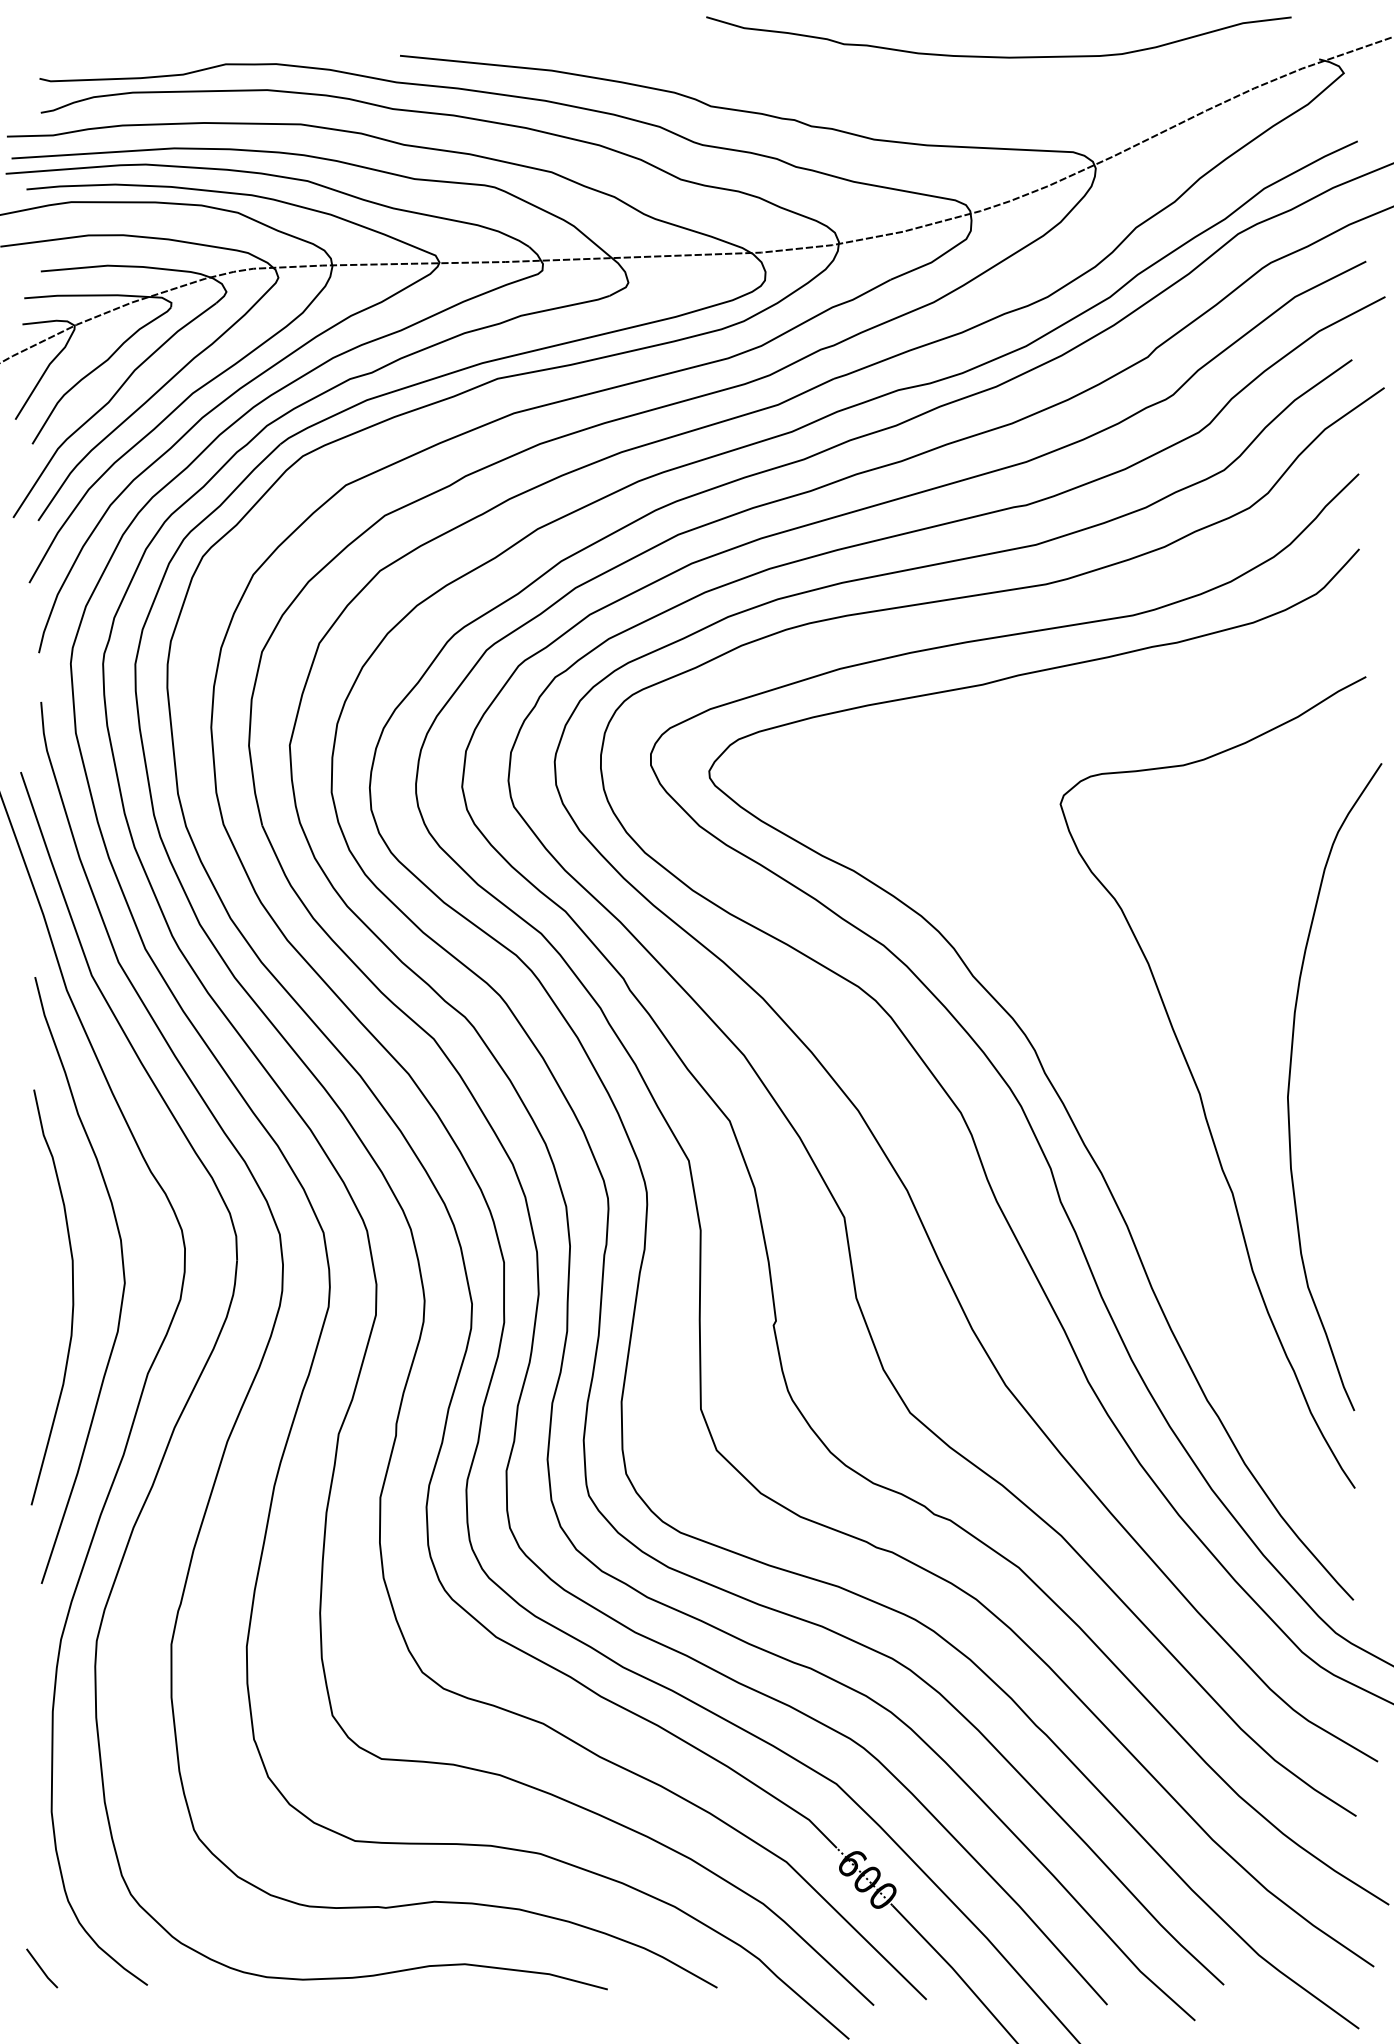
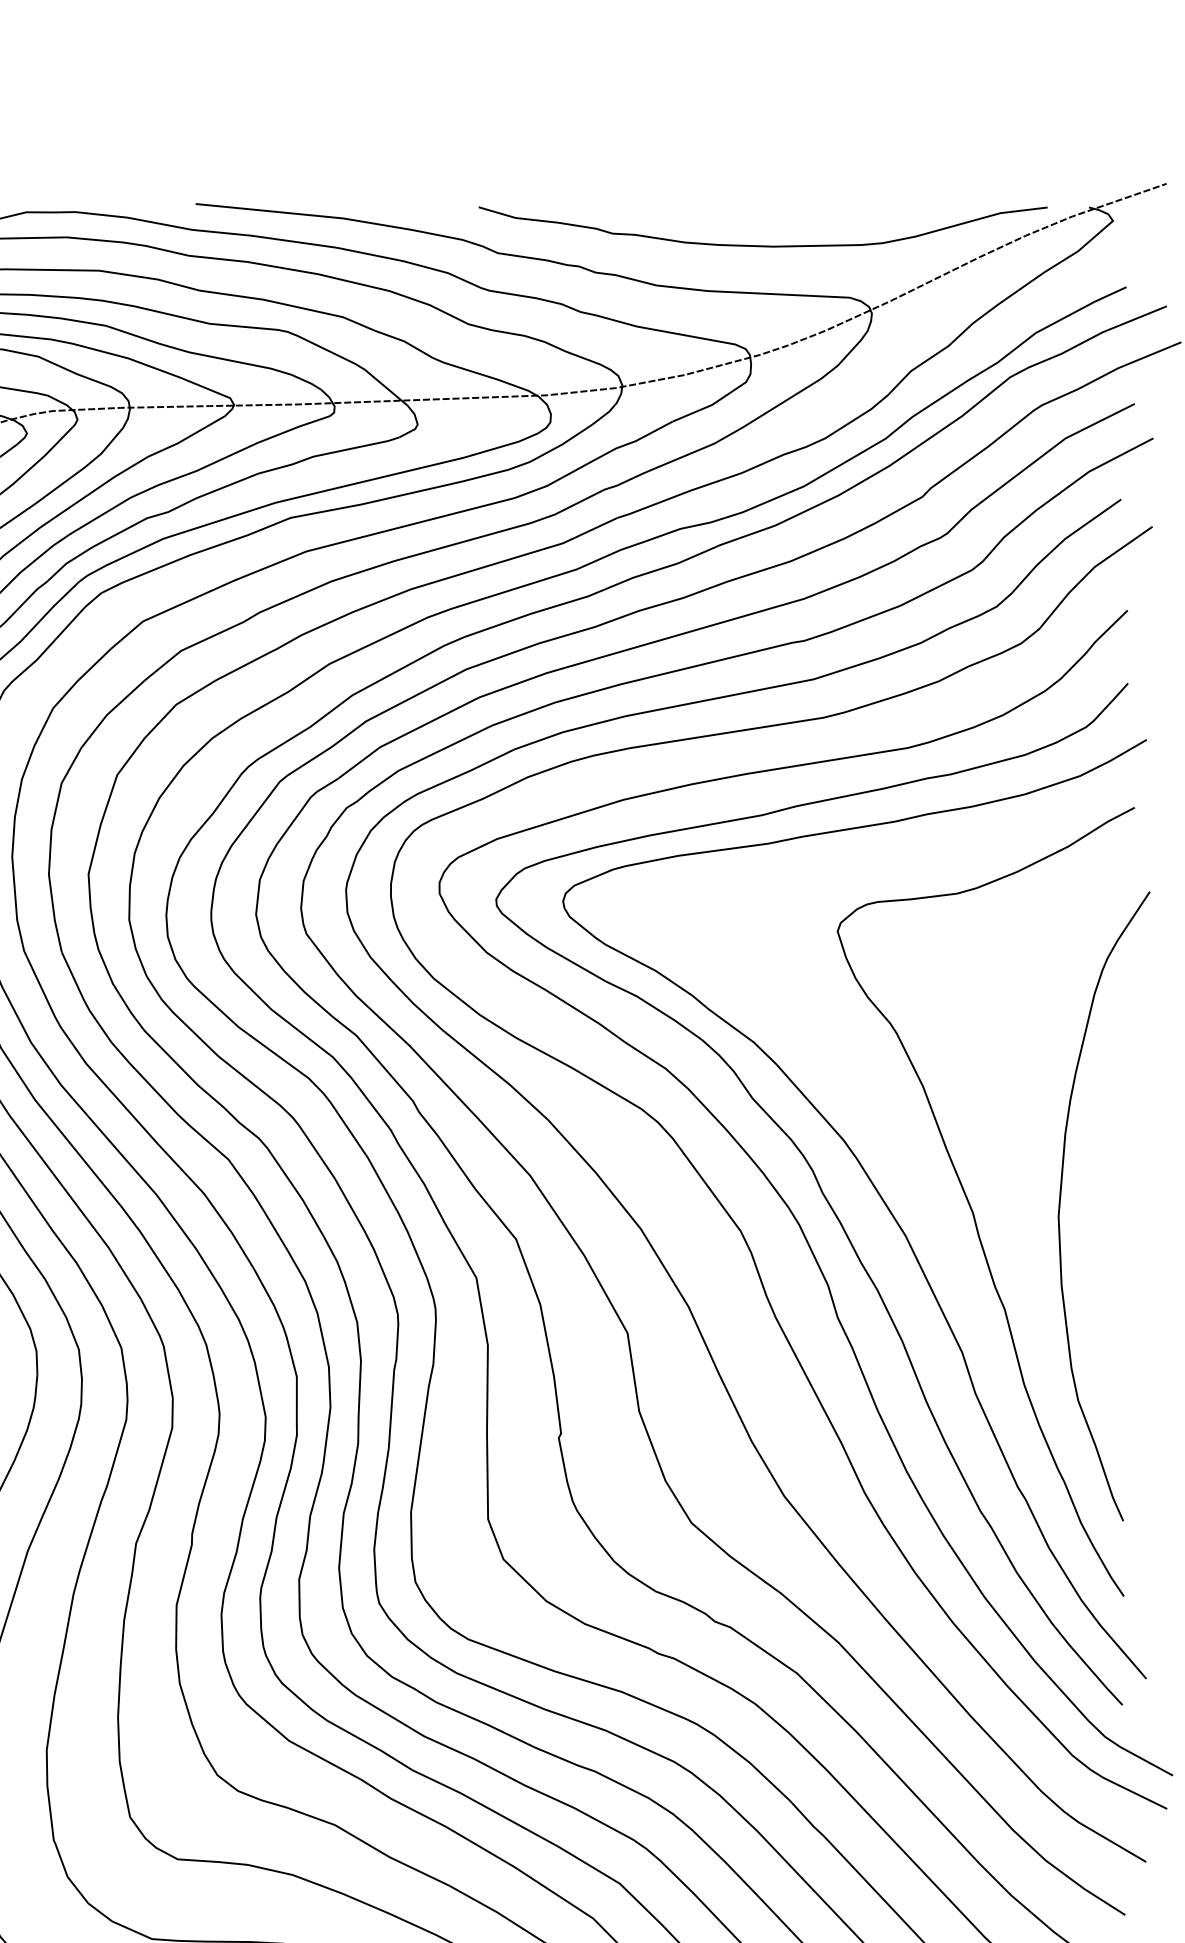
curve: (998, 56) -> (762, 245), moved
curve: (1100, 1072) -> (876, 1192), added

